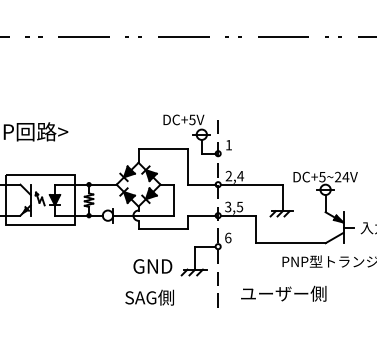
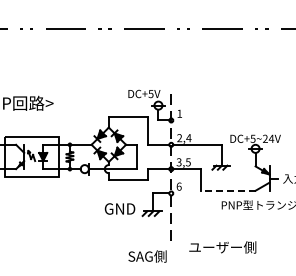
line: (289, 242) -> (227, 190), solid -> dashed
text: (283, 293) -> (222, 247), moved
text: (149, 297) -> (147, 256), moved

